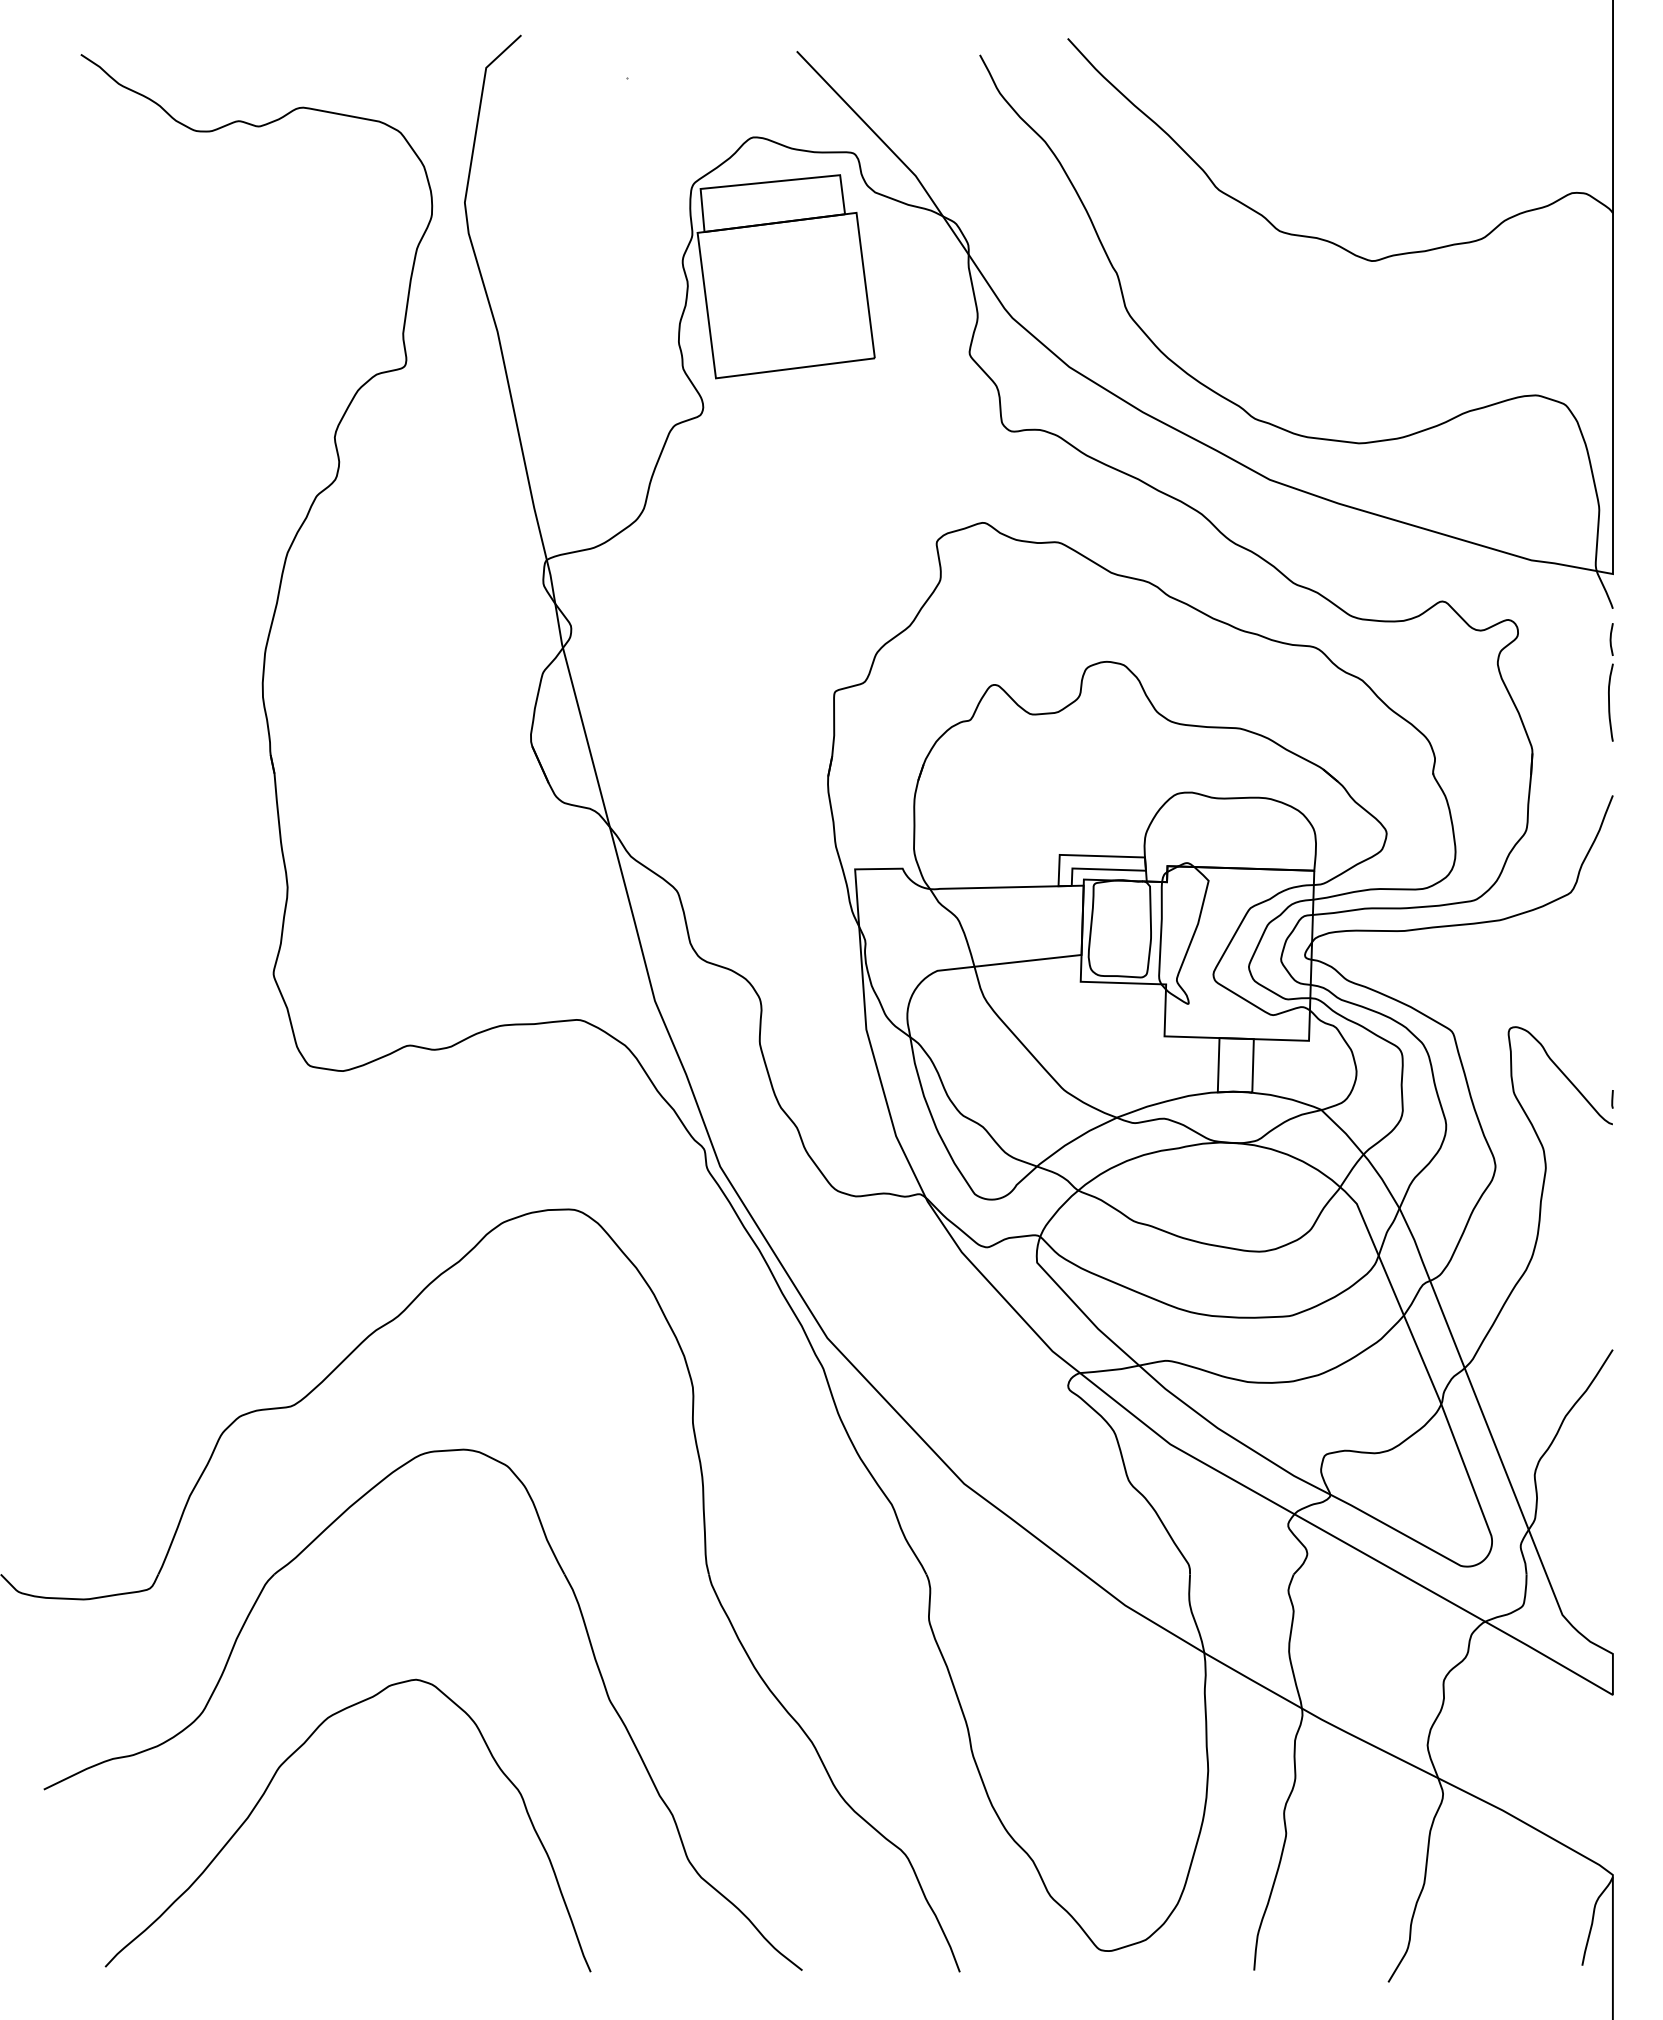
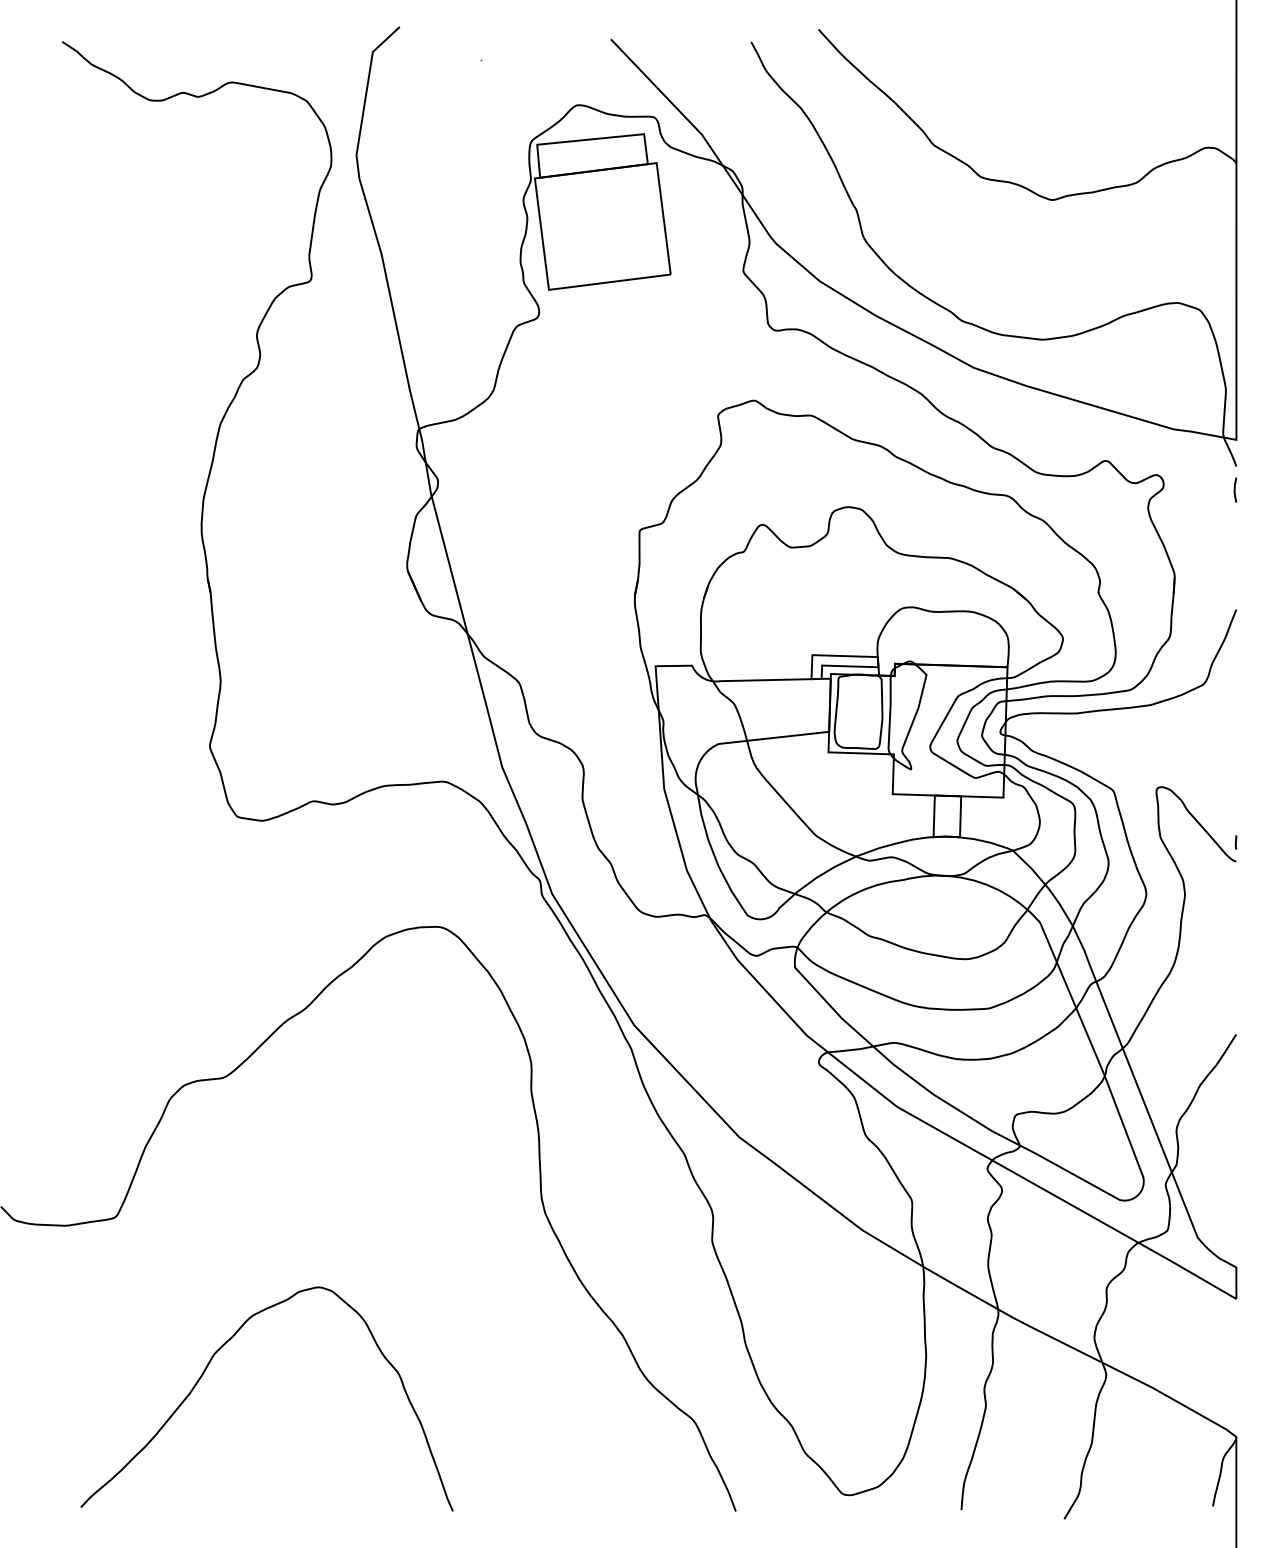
curve: (1609, 702) -> (1233, 538), removed
part: (593, 1657) -> (455, 1270), removed

